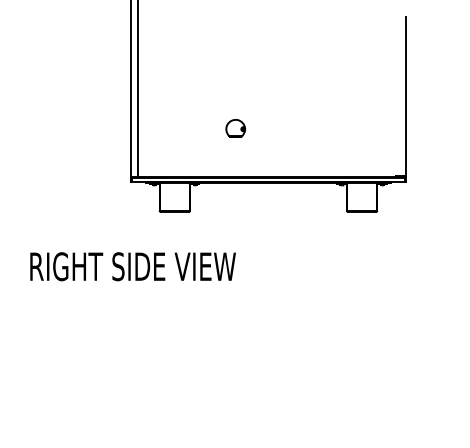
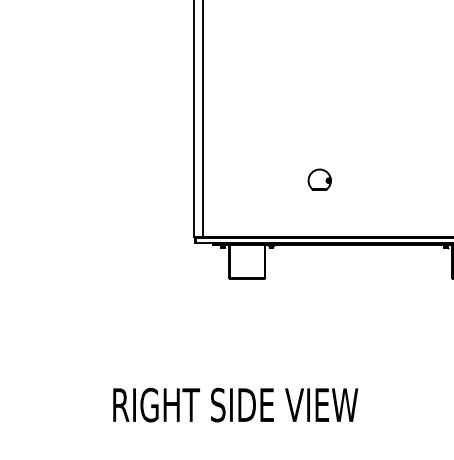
text: (132, 266) -> (234, 404), moved

